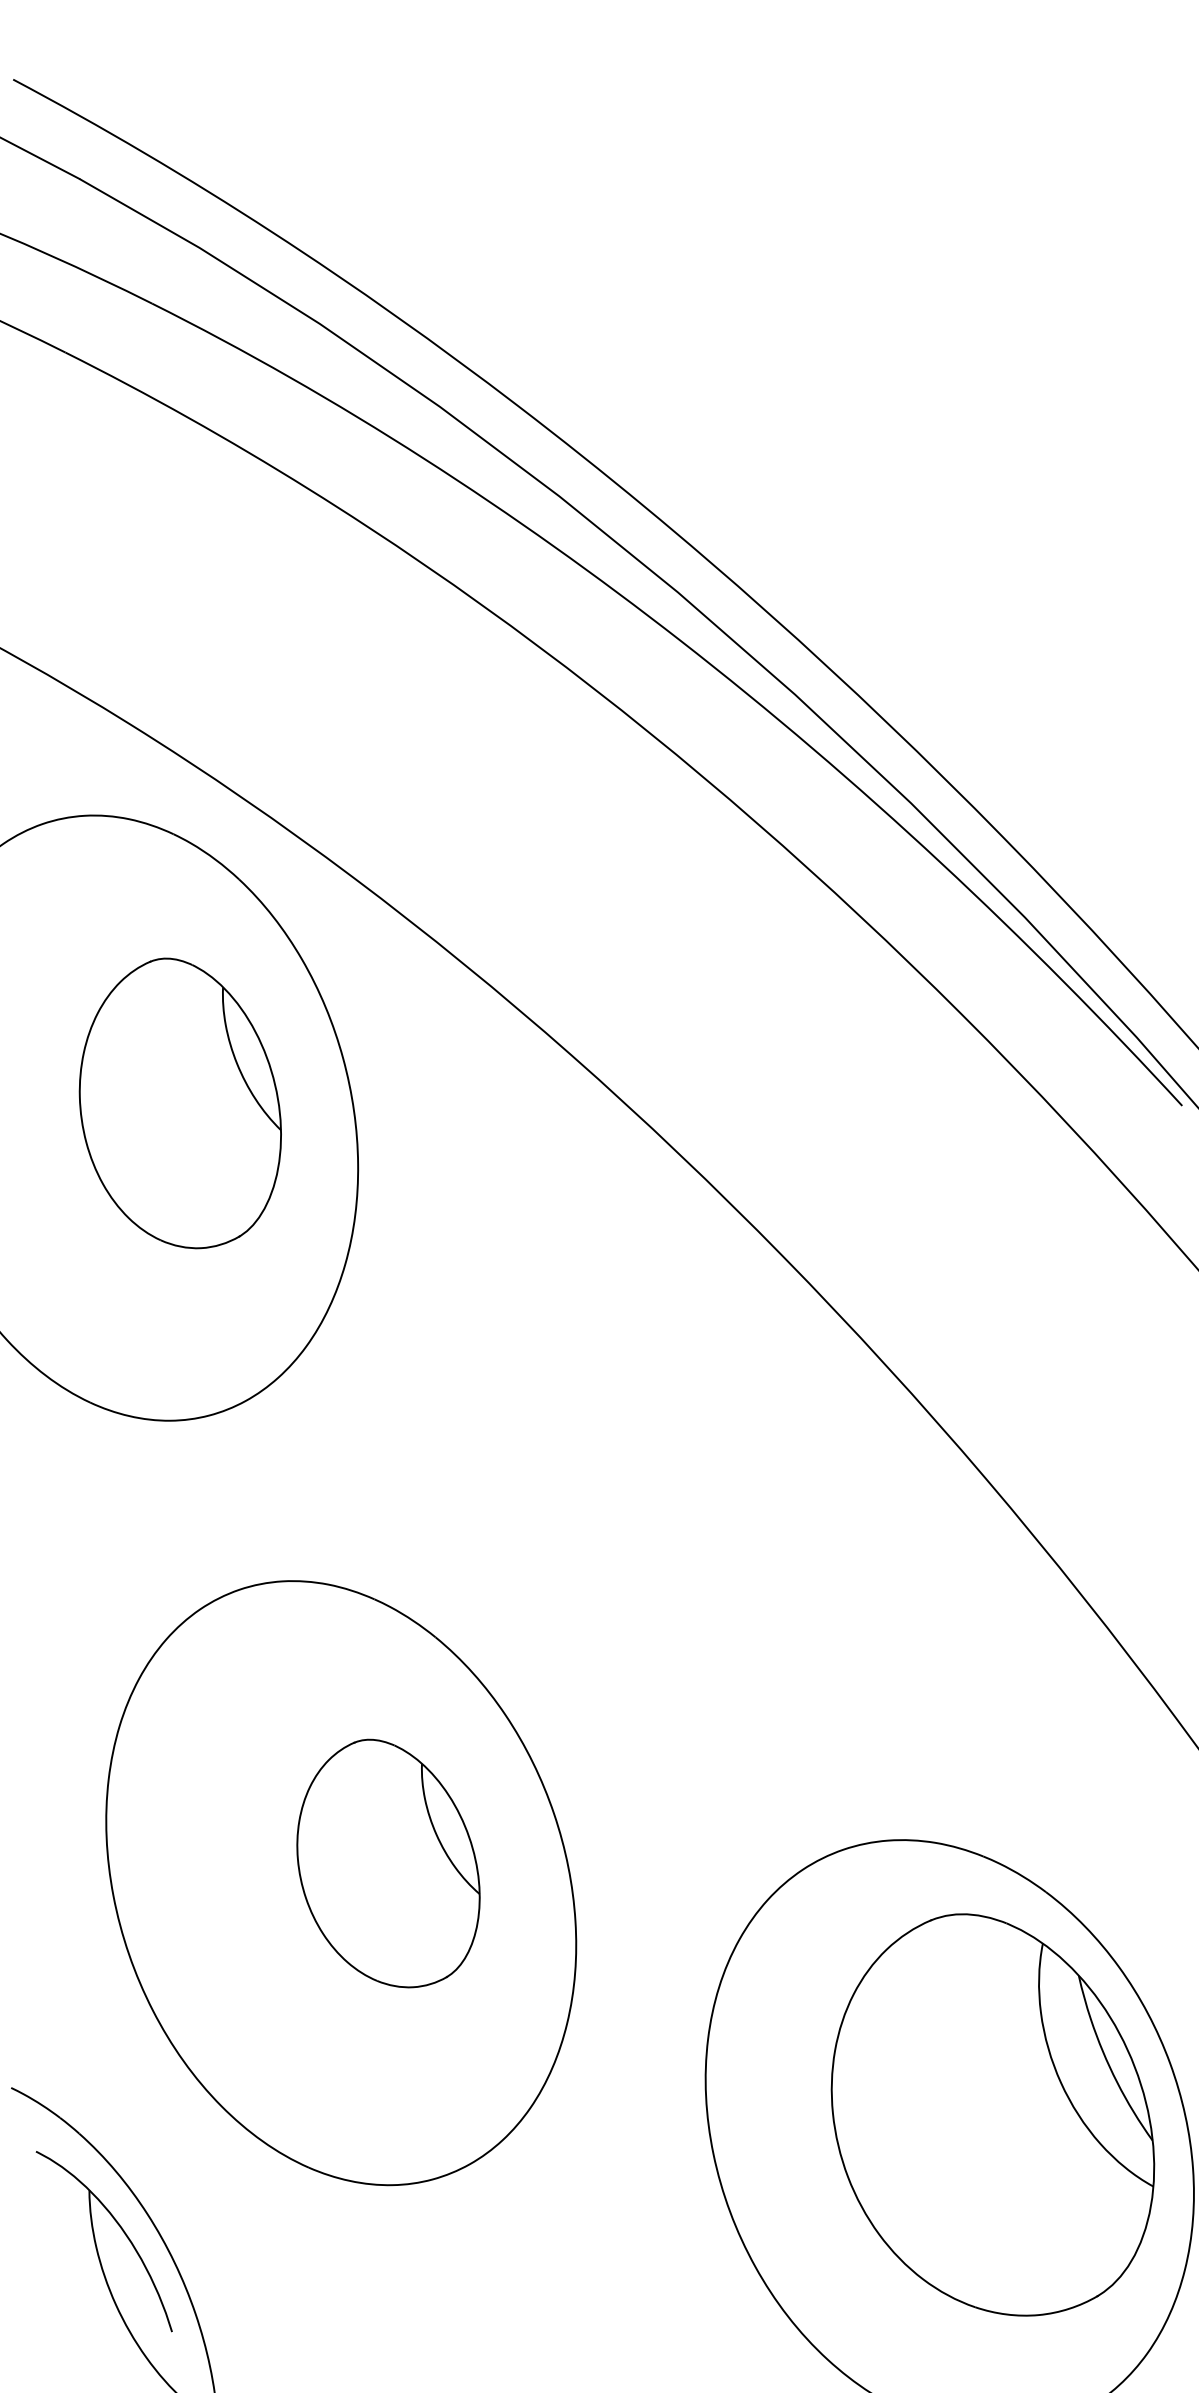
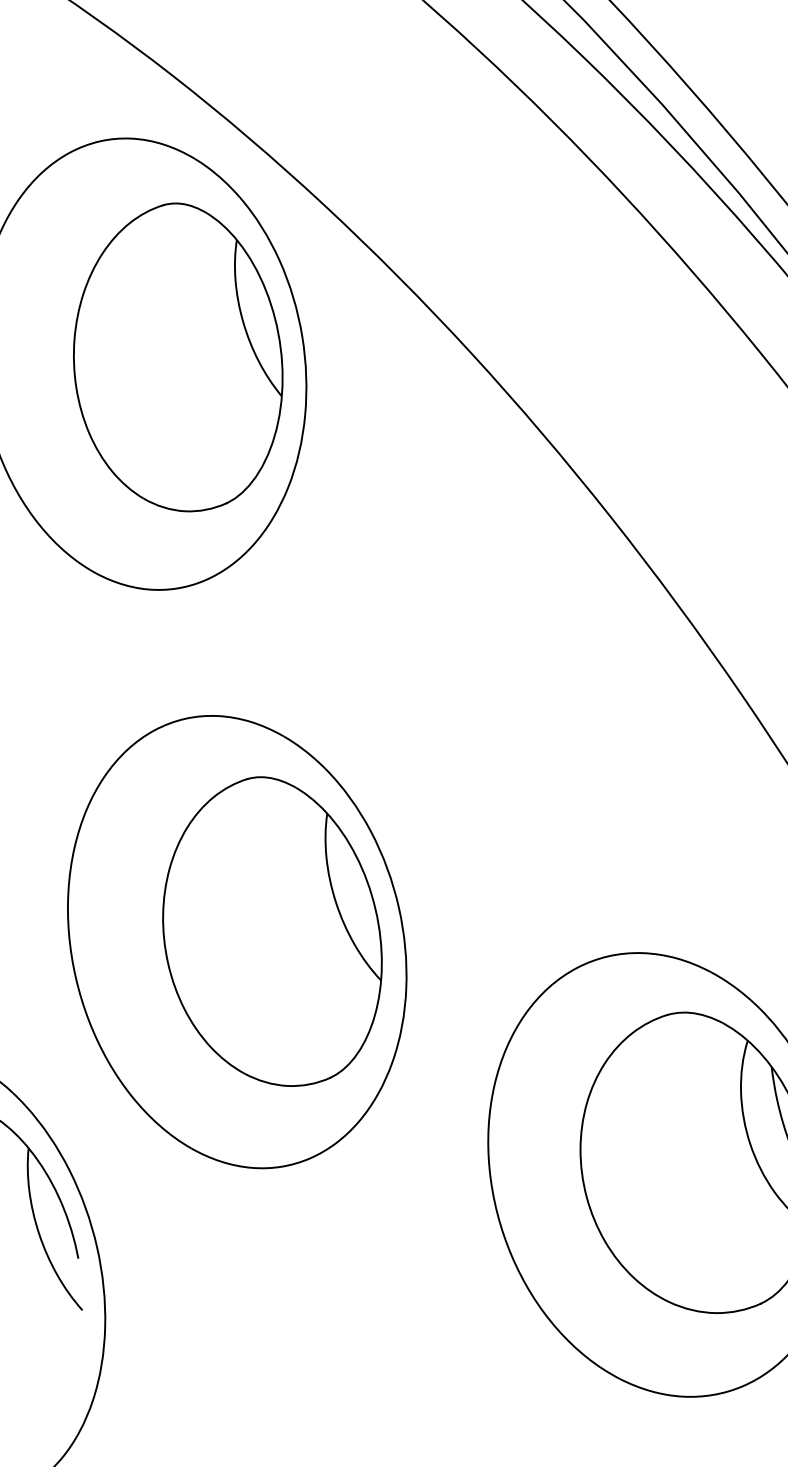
part: (180, 1103) -> (179, 357), size x1.43
part: (388, 1863) -> (273, 931), size x1.67

